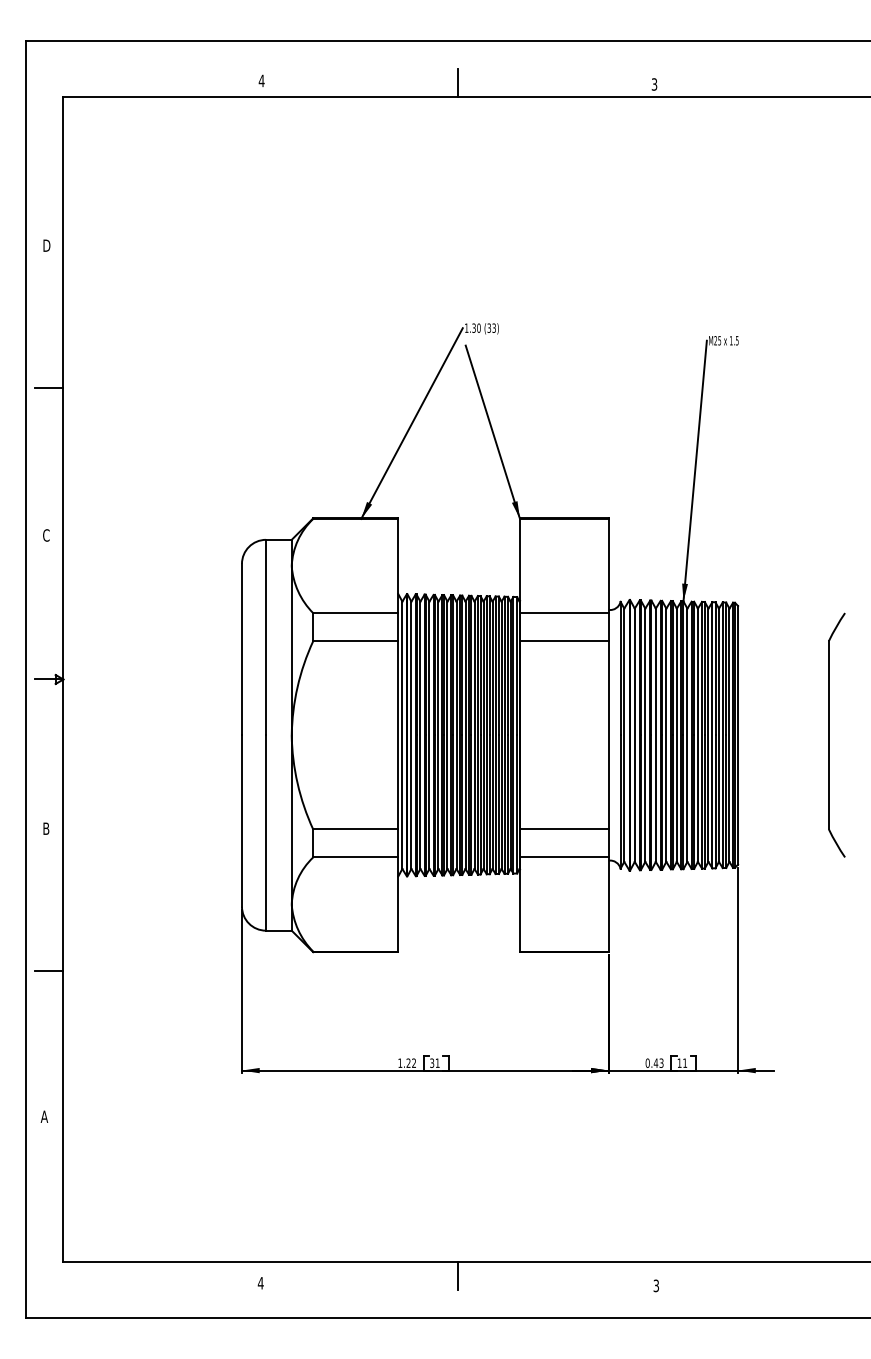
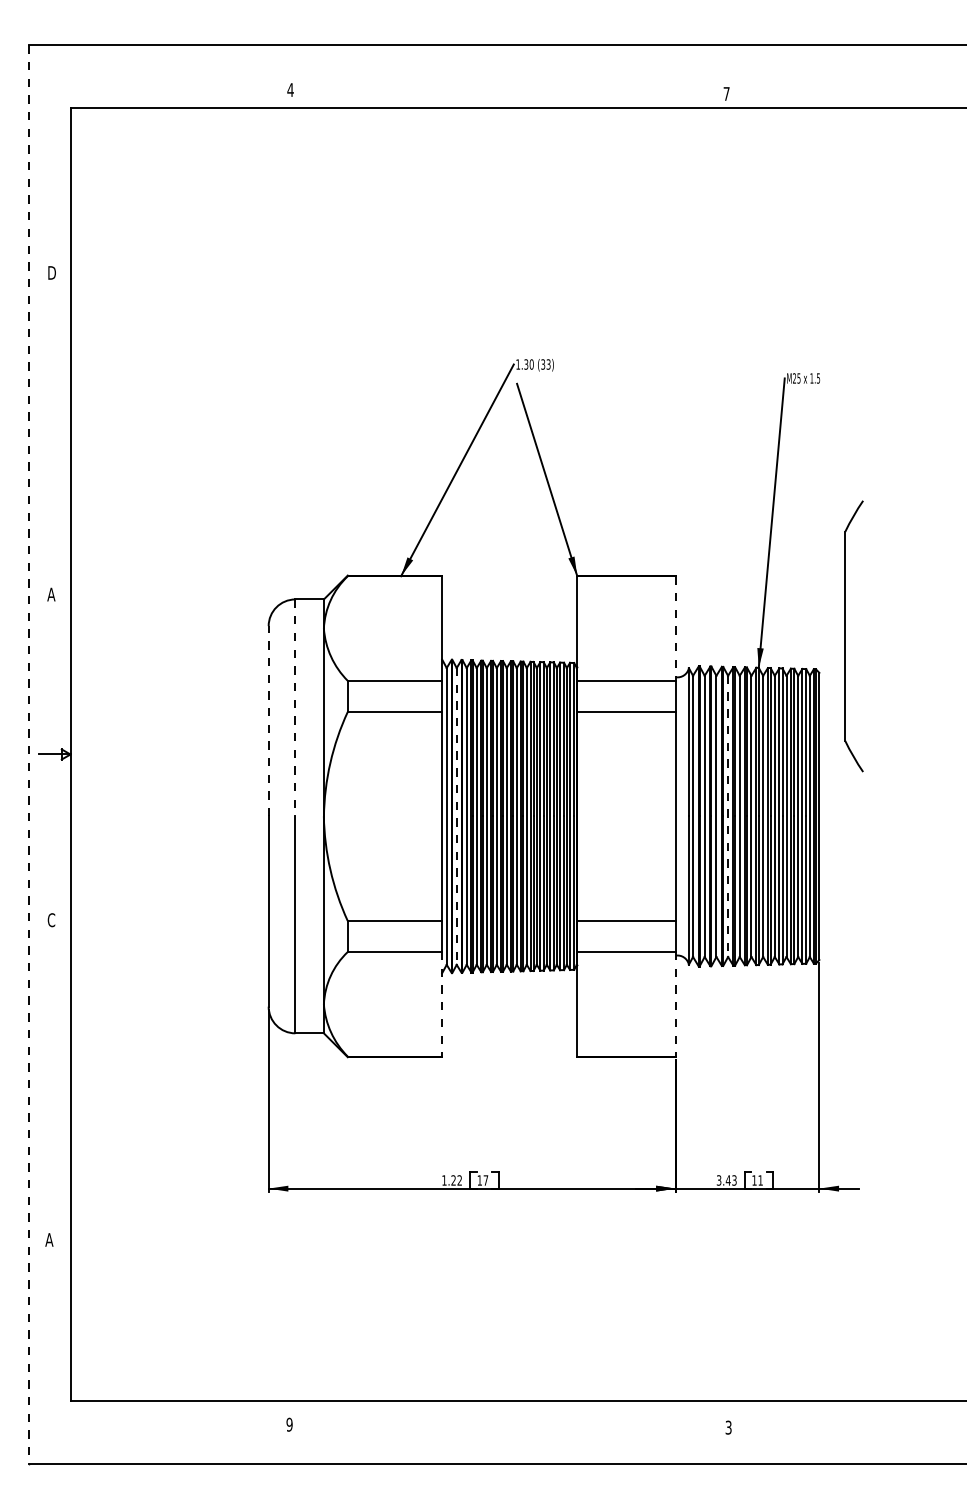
line: (458, 82) -> (508, 91), removed
text: (654, 84) -> (726, 93), 3 -> 7
line: (49, 388) -> (54, 431), removed
text: (46, 535) -> (51, 594), C -> A
line: (608, 566) -> (675, 629), solid -> dashed
line: (266, 638) -> (295, 708), solid -> dashed
line: (241, 648) -> (268, 720), solid -> dashed
line: (25, 679) -> (28, 754), solid -> dashed
line: (411, 735) -> (456, 816), solid -> dashed
line: (656, 735) -> (728, 816), solid -> dashed
part: (829, 735) -> (845, 636), moved
text: (46, 829) -> (51, 920), B -> C
line: (398, 904) -> (442, 1004), solid -> dashed
line: (608, 904) -> (675, 1004), solid -> dashed
line: (49, 970) -> (54, 1077), removed
text: (434, 1063) -> (482, 1180), 31 -> 17
text: (647, 1063) -> (718, 1180), 0.43 -> 3.43
line: (458, 1275) -> (508, 1416), removed
text: (260, 1283) -> (289, 1424), 4 -> 9

